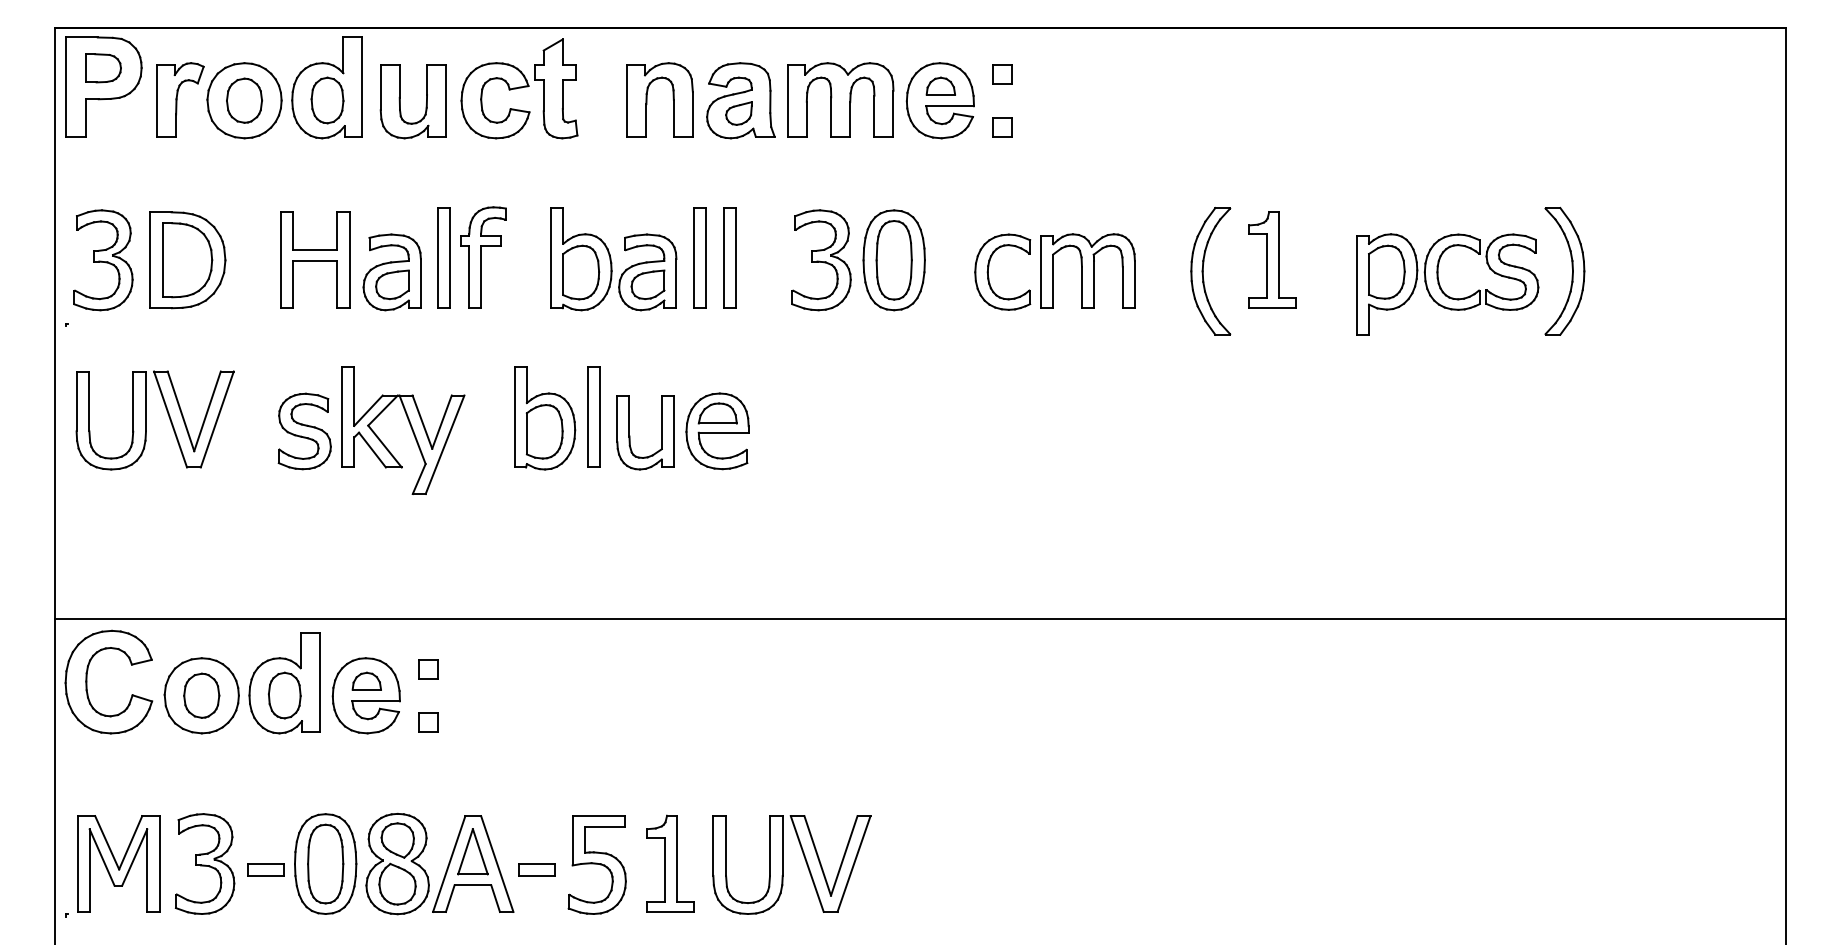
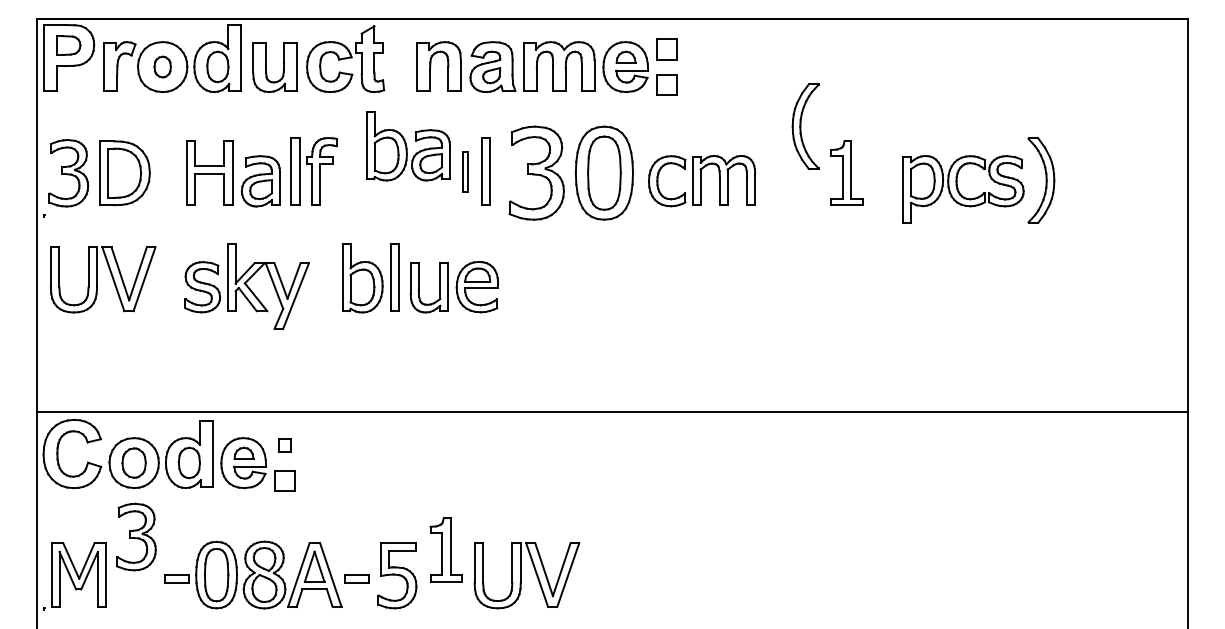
part: (1003, 74) -> (667, 49), size x1.6
part: (244, 99) -> (162, 66), size x0.7
part: (1003, 126) -> (667, 84), size x1.6
part: (699, 257) -> (465, 171), size x0.6
part: (613, 259) -> (408, 146), moved
part: (858, 260) -> (571, 173), size x1.4
part: (1210, 271) -> (805, 126), moved
part: (427, 721) -> (284, 480), size x1.6
part: (205, 863) -> (136, 536), moved
part: (669, 863) -> (445, 549), moved

